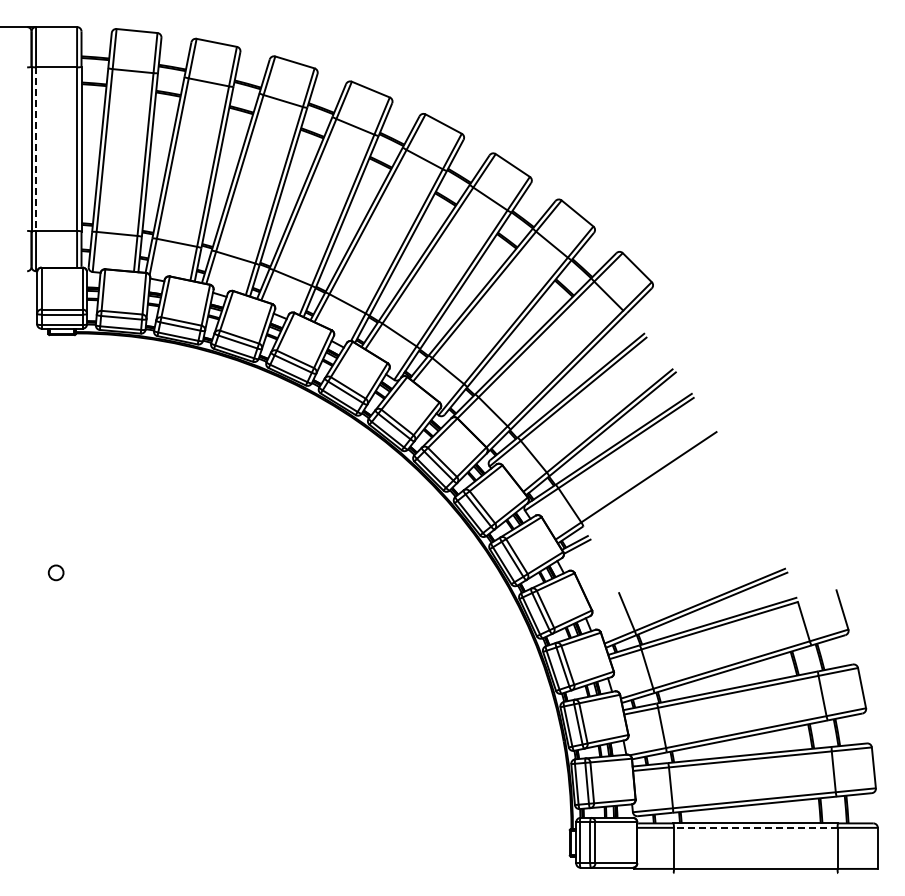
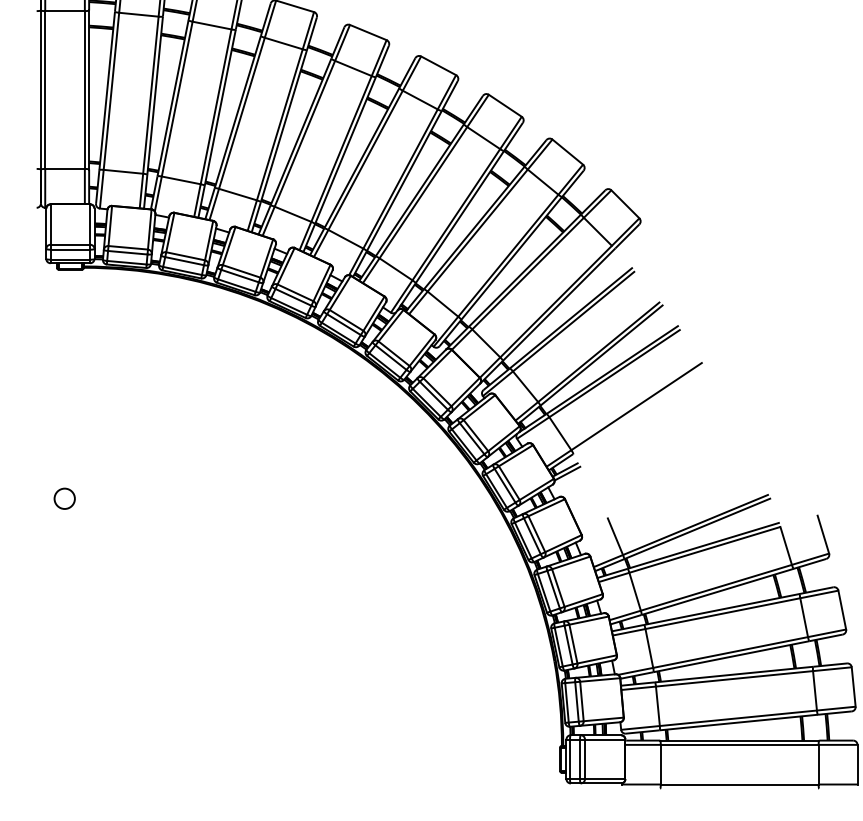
line: (36, 149) -> (45, 90), dashed -> solid
circle: (55, 572) -> (64, 498), size x1.43
line: (755, 827) -> (739, 744), dashed -> solid

